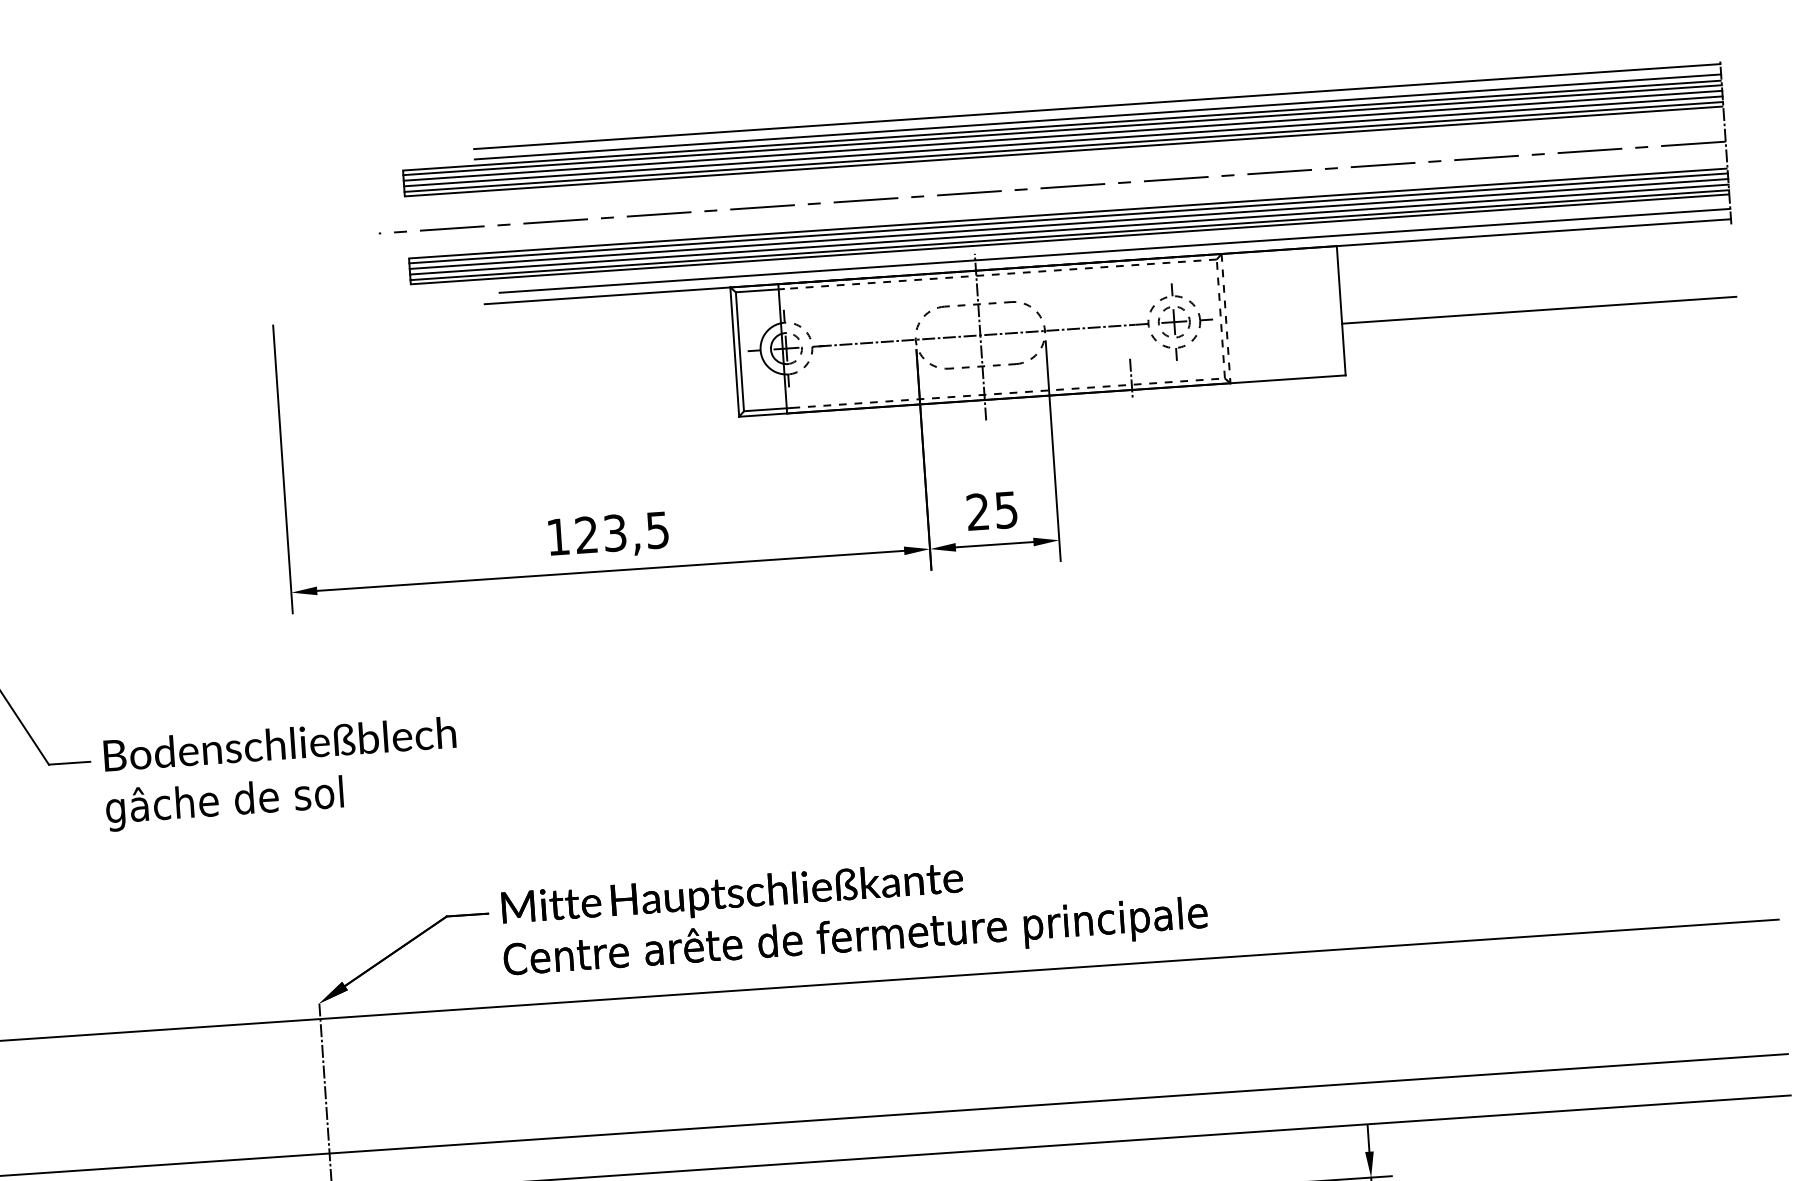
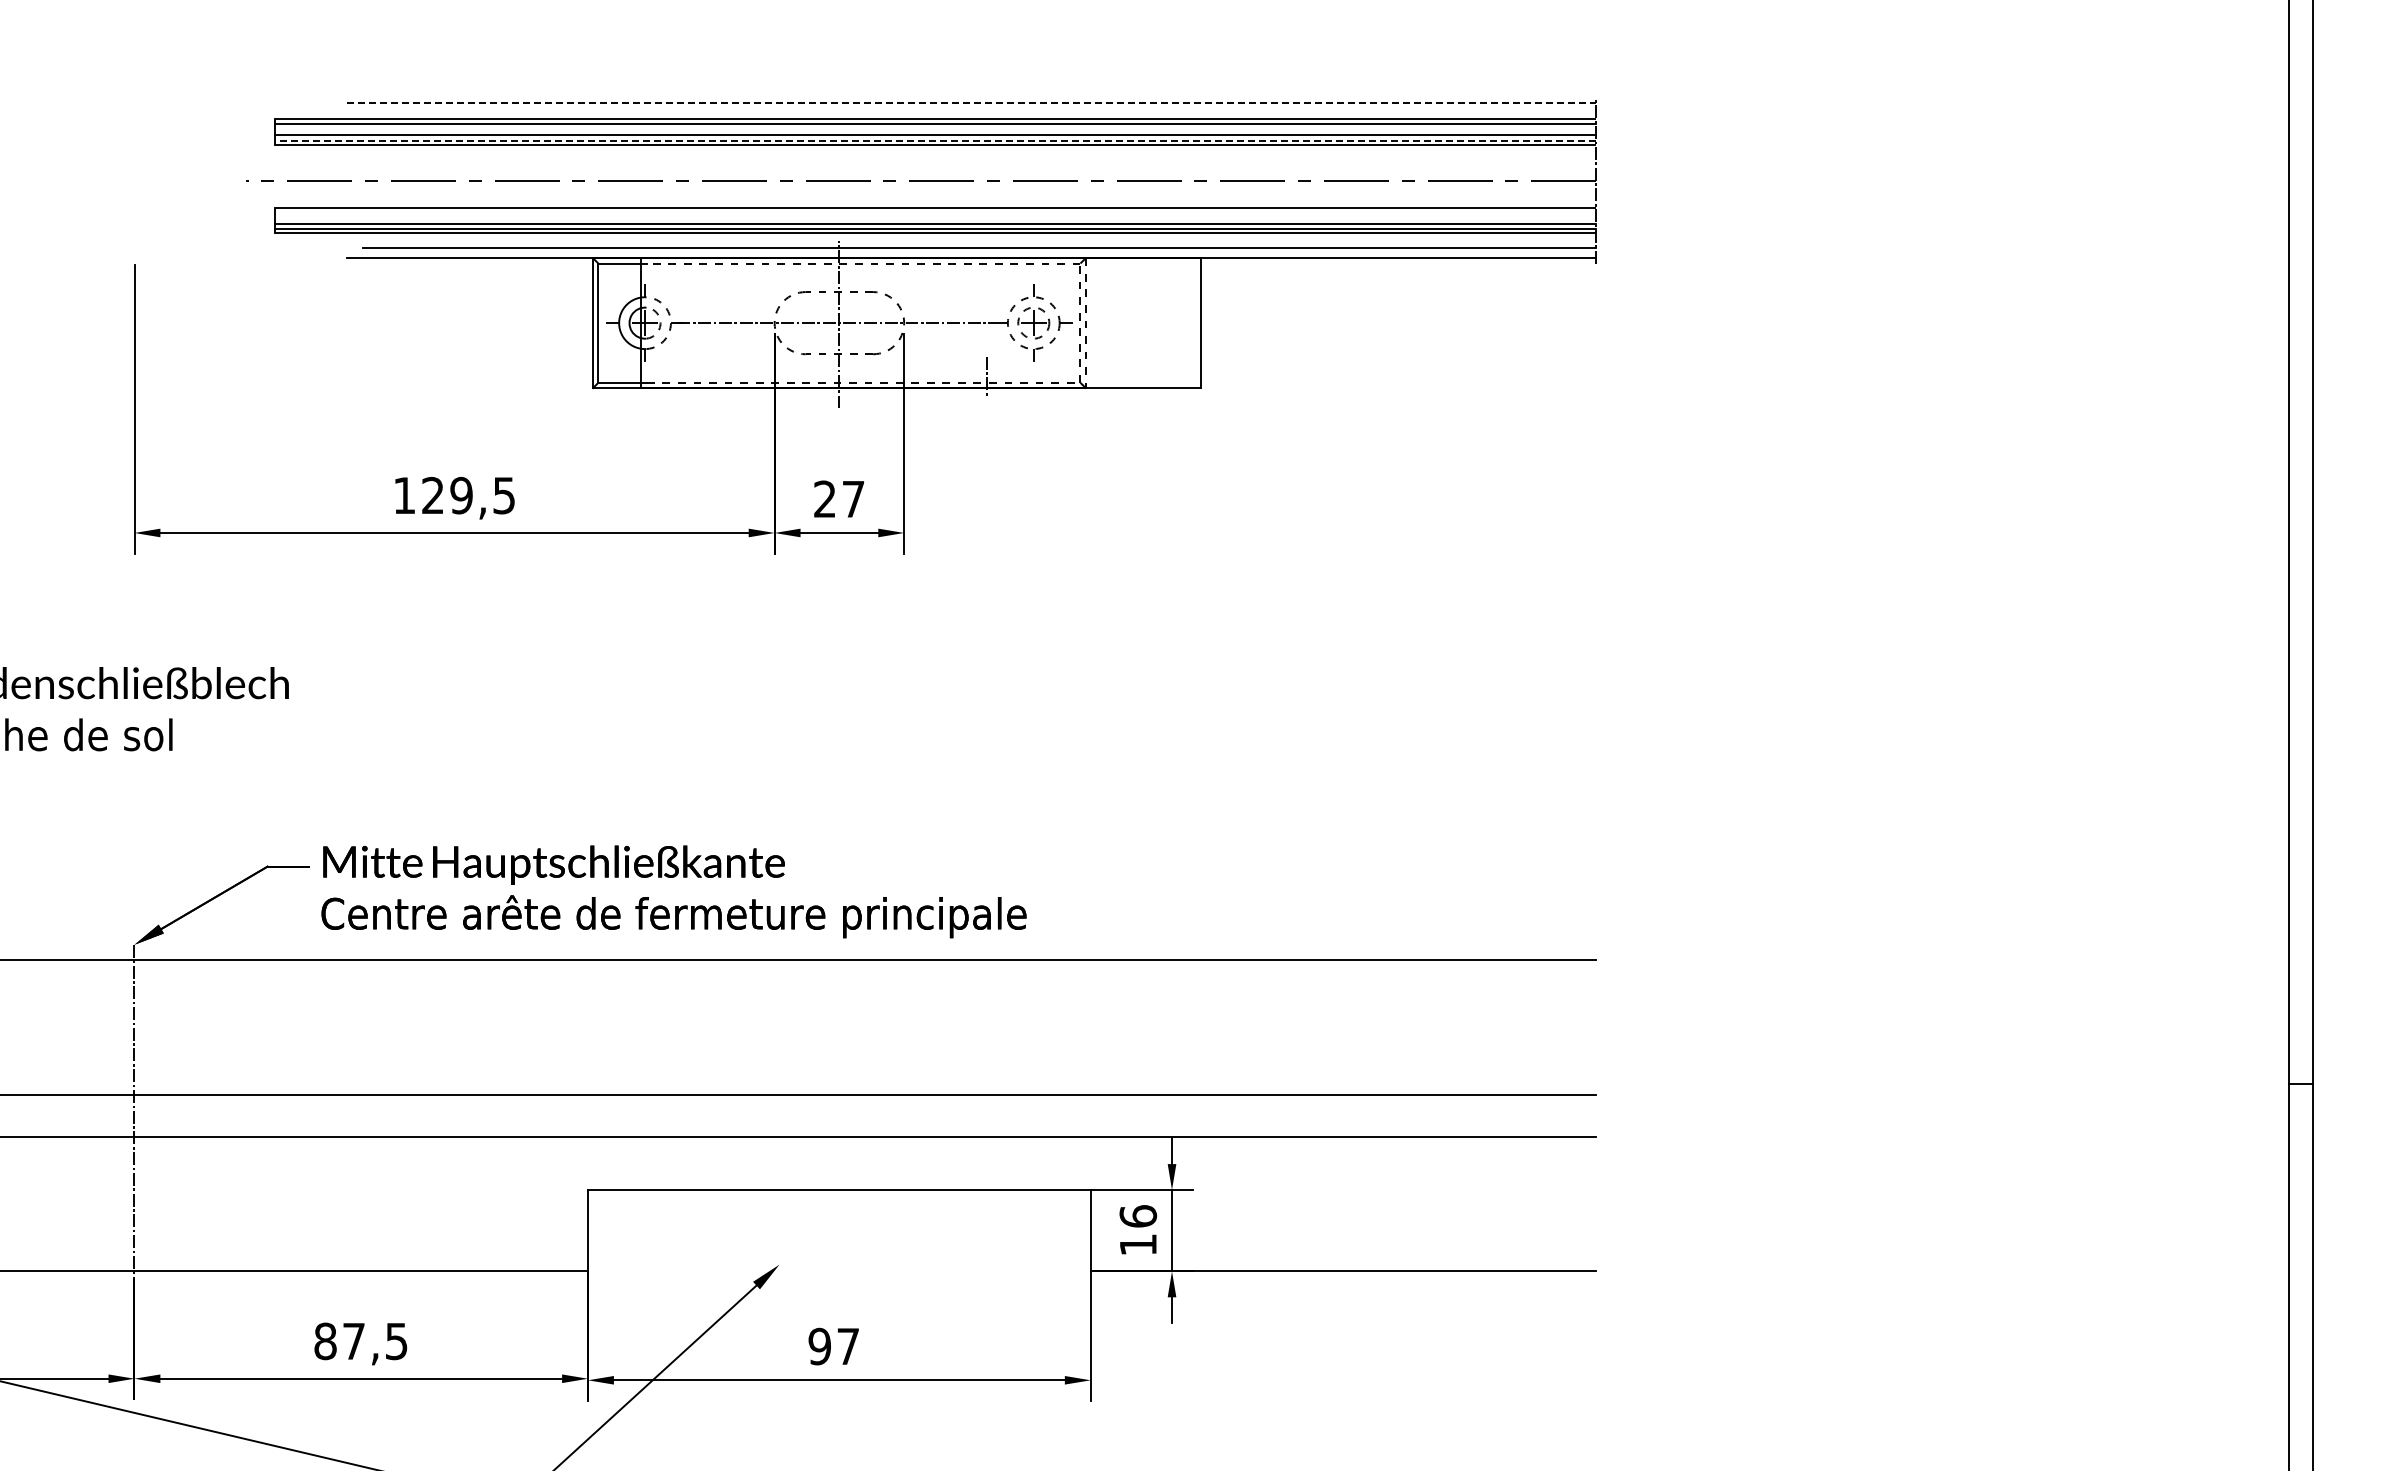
line: (1097, 106) -> (971, 102), solid -> dashed
line: (1097, 117) -> (971, 113), removed
line: (1063, 135) -> (935, 129), removed
line: (1063, 146) -> (935, 140), solid -> dashed
line: (1068, 218) -> (935, 212), removed
line: (1069, 224) -> (935, 218), removed
line: (1539, 310) -> (1398, 336), removed
text: (1006, 510) -> (853, 499), 25 -> 27
text: (615, 533) -> (461, 495), 123,5 -> 129,5

